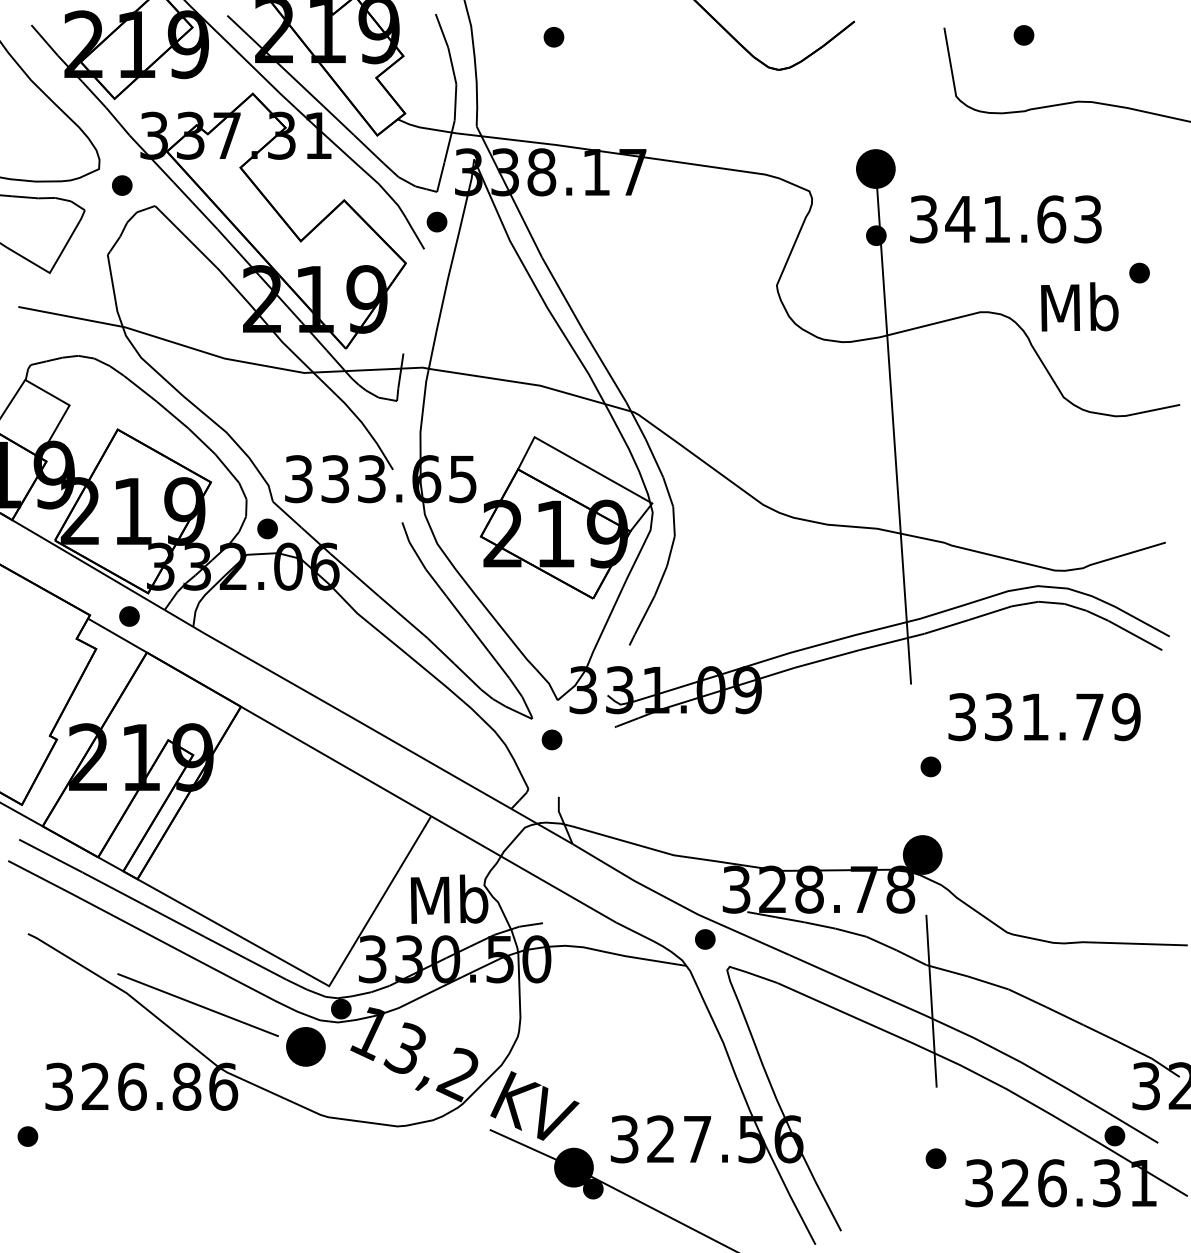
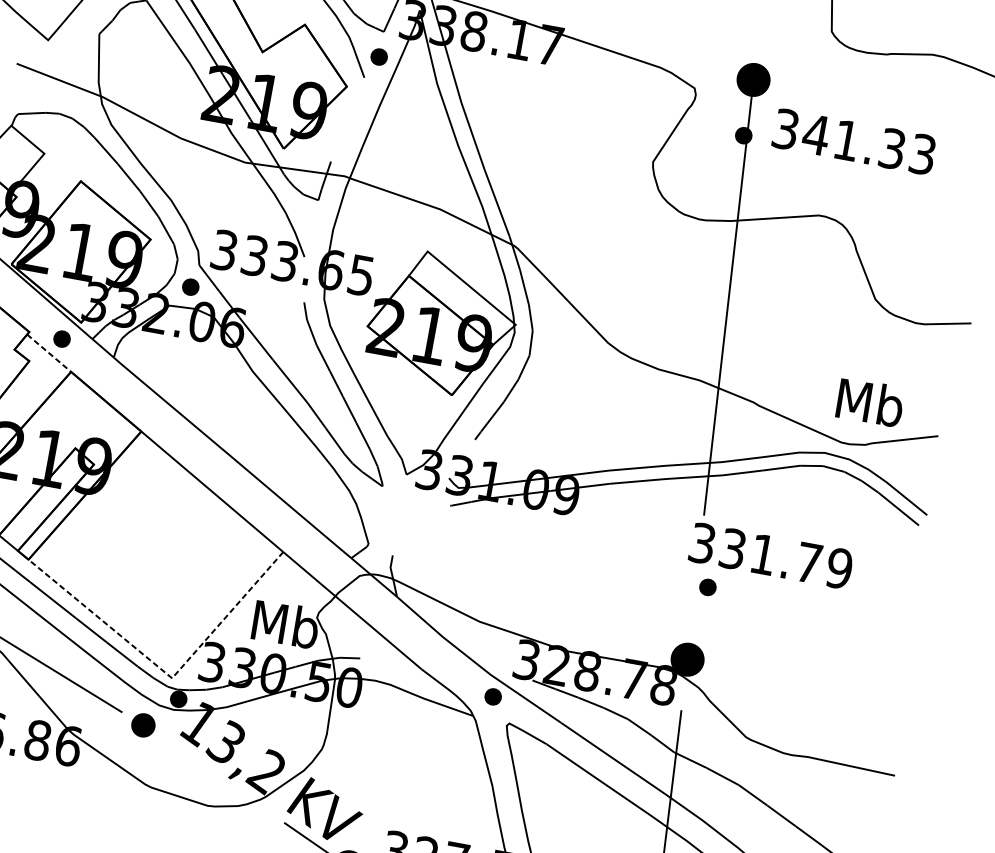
text: (1051, 219) -> (892, 149), 341.63 -> 341.33
part: (1139, 272) -> (957, 206), removed
text: (1079, 306) -> (870, 402), moved
line: (117, 635) -> (49, 353), solid -> dashed
text: (1044, 717) -> (771, 556), moved
part: (551, 739) -> (395, 506), removed
line: (320, 981) -> (165, 673), solid -> dashed
part: (305, 1046) -> (143, 724), size x0.7

